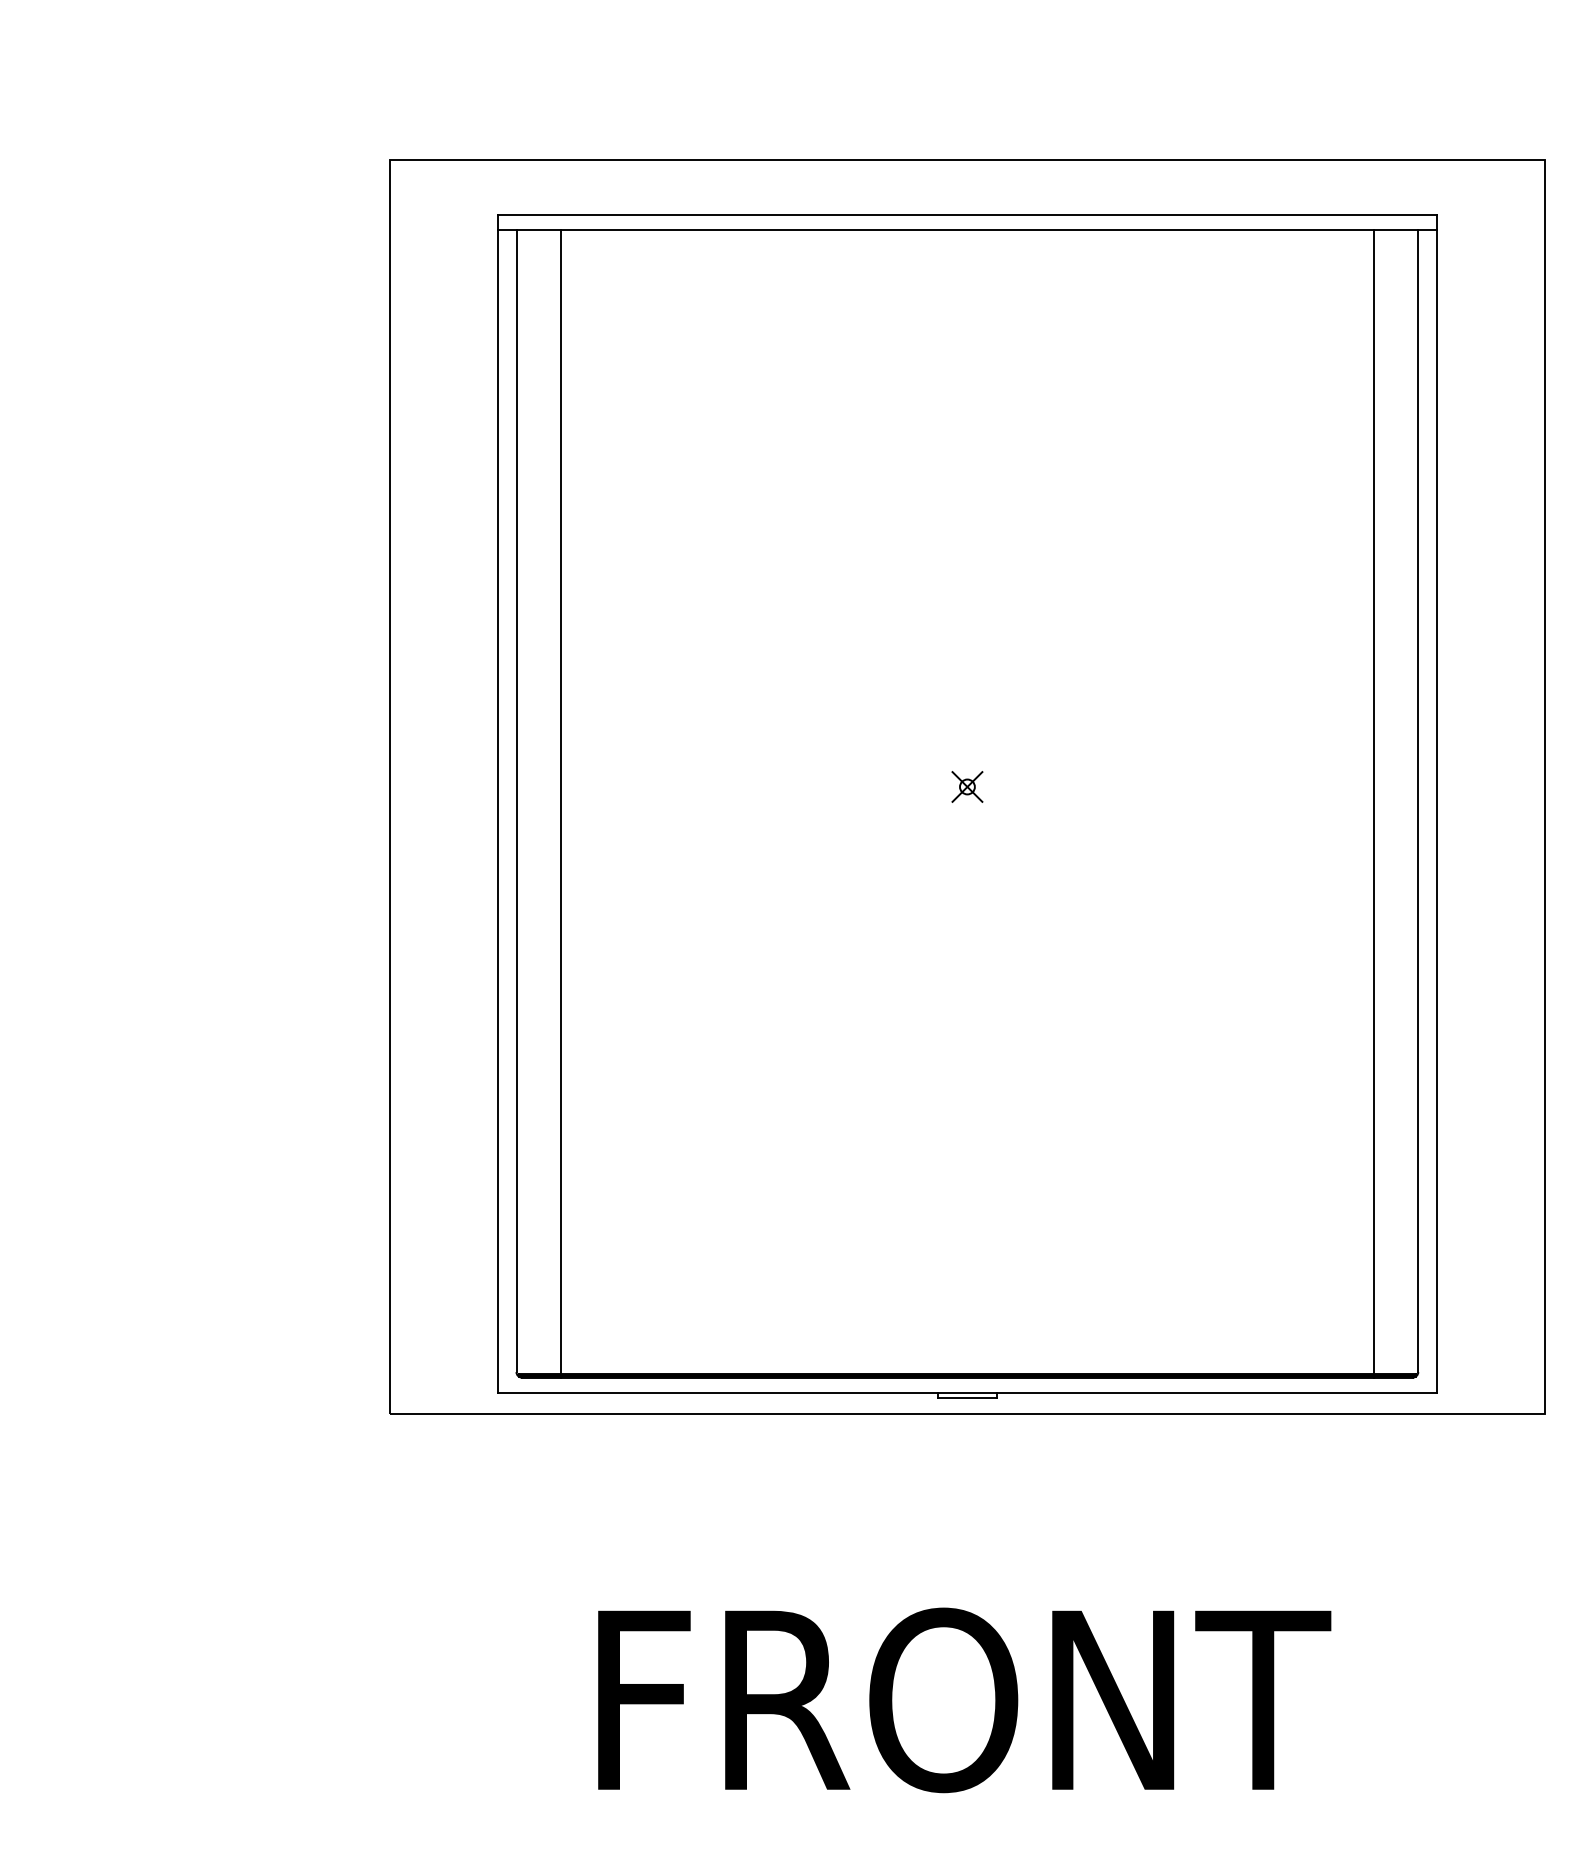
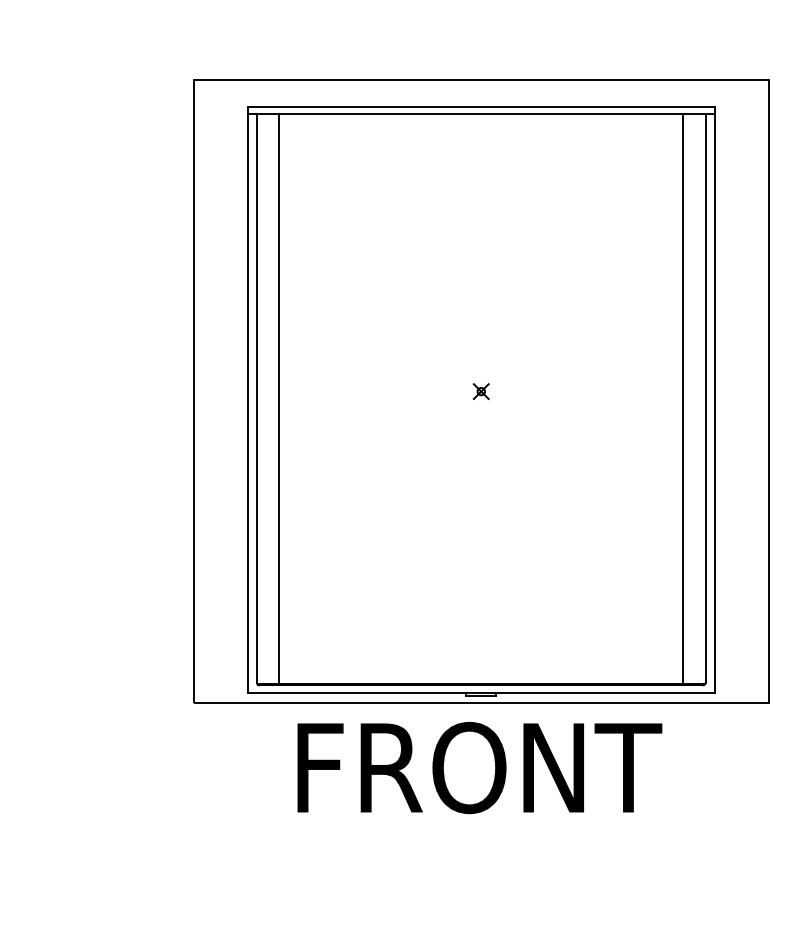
text: (963, 1699) -> (479, 767), moved

